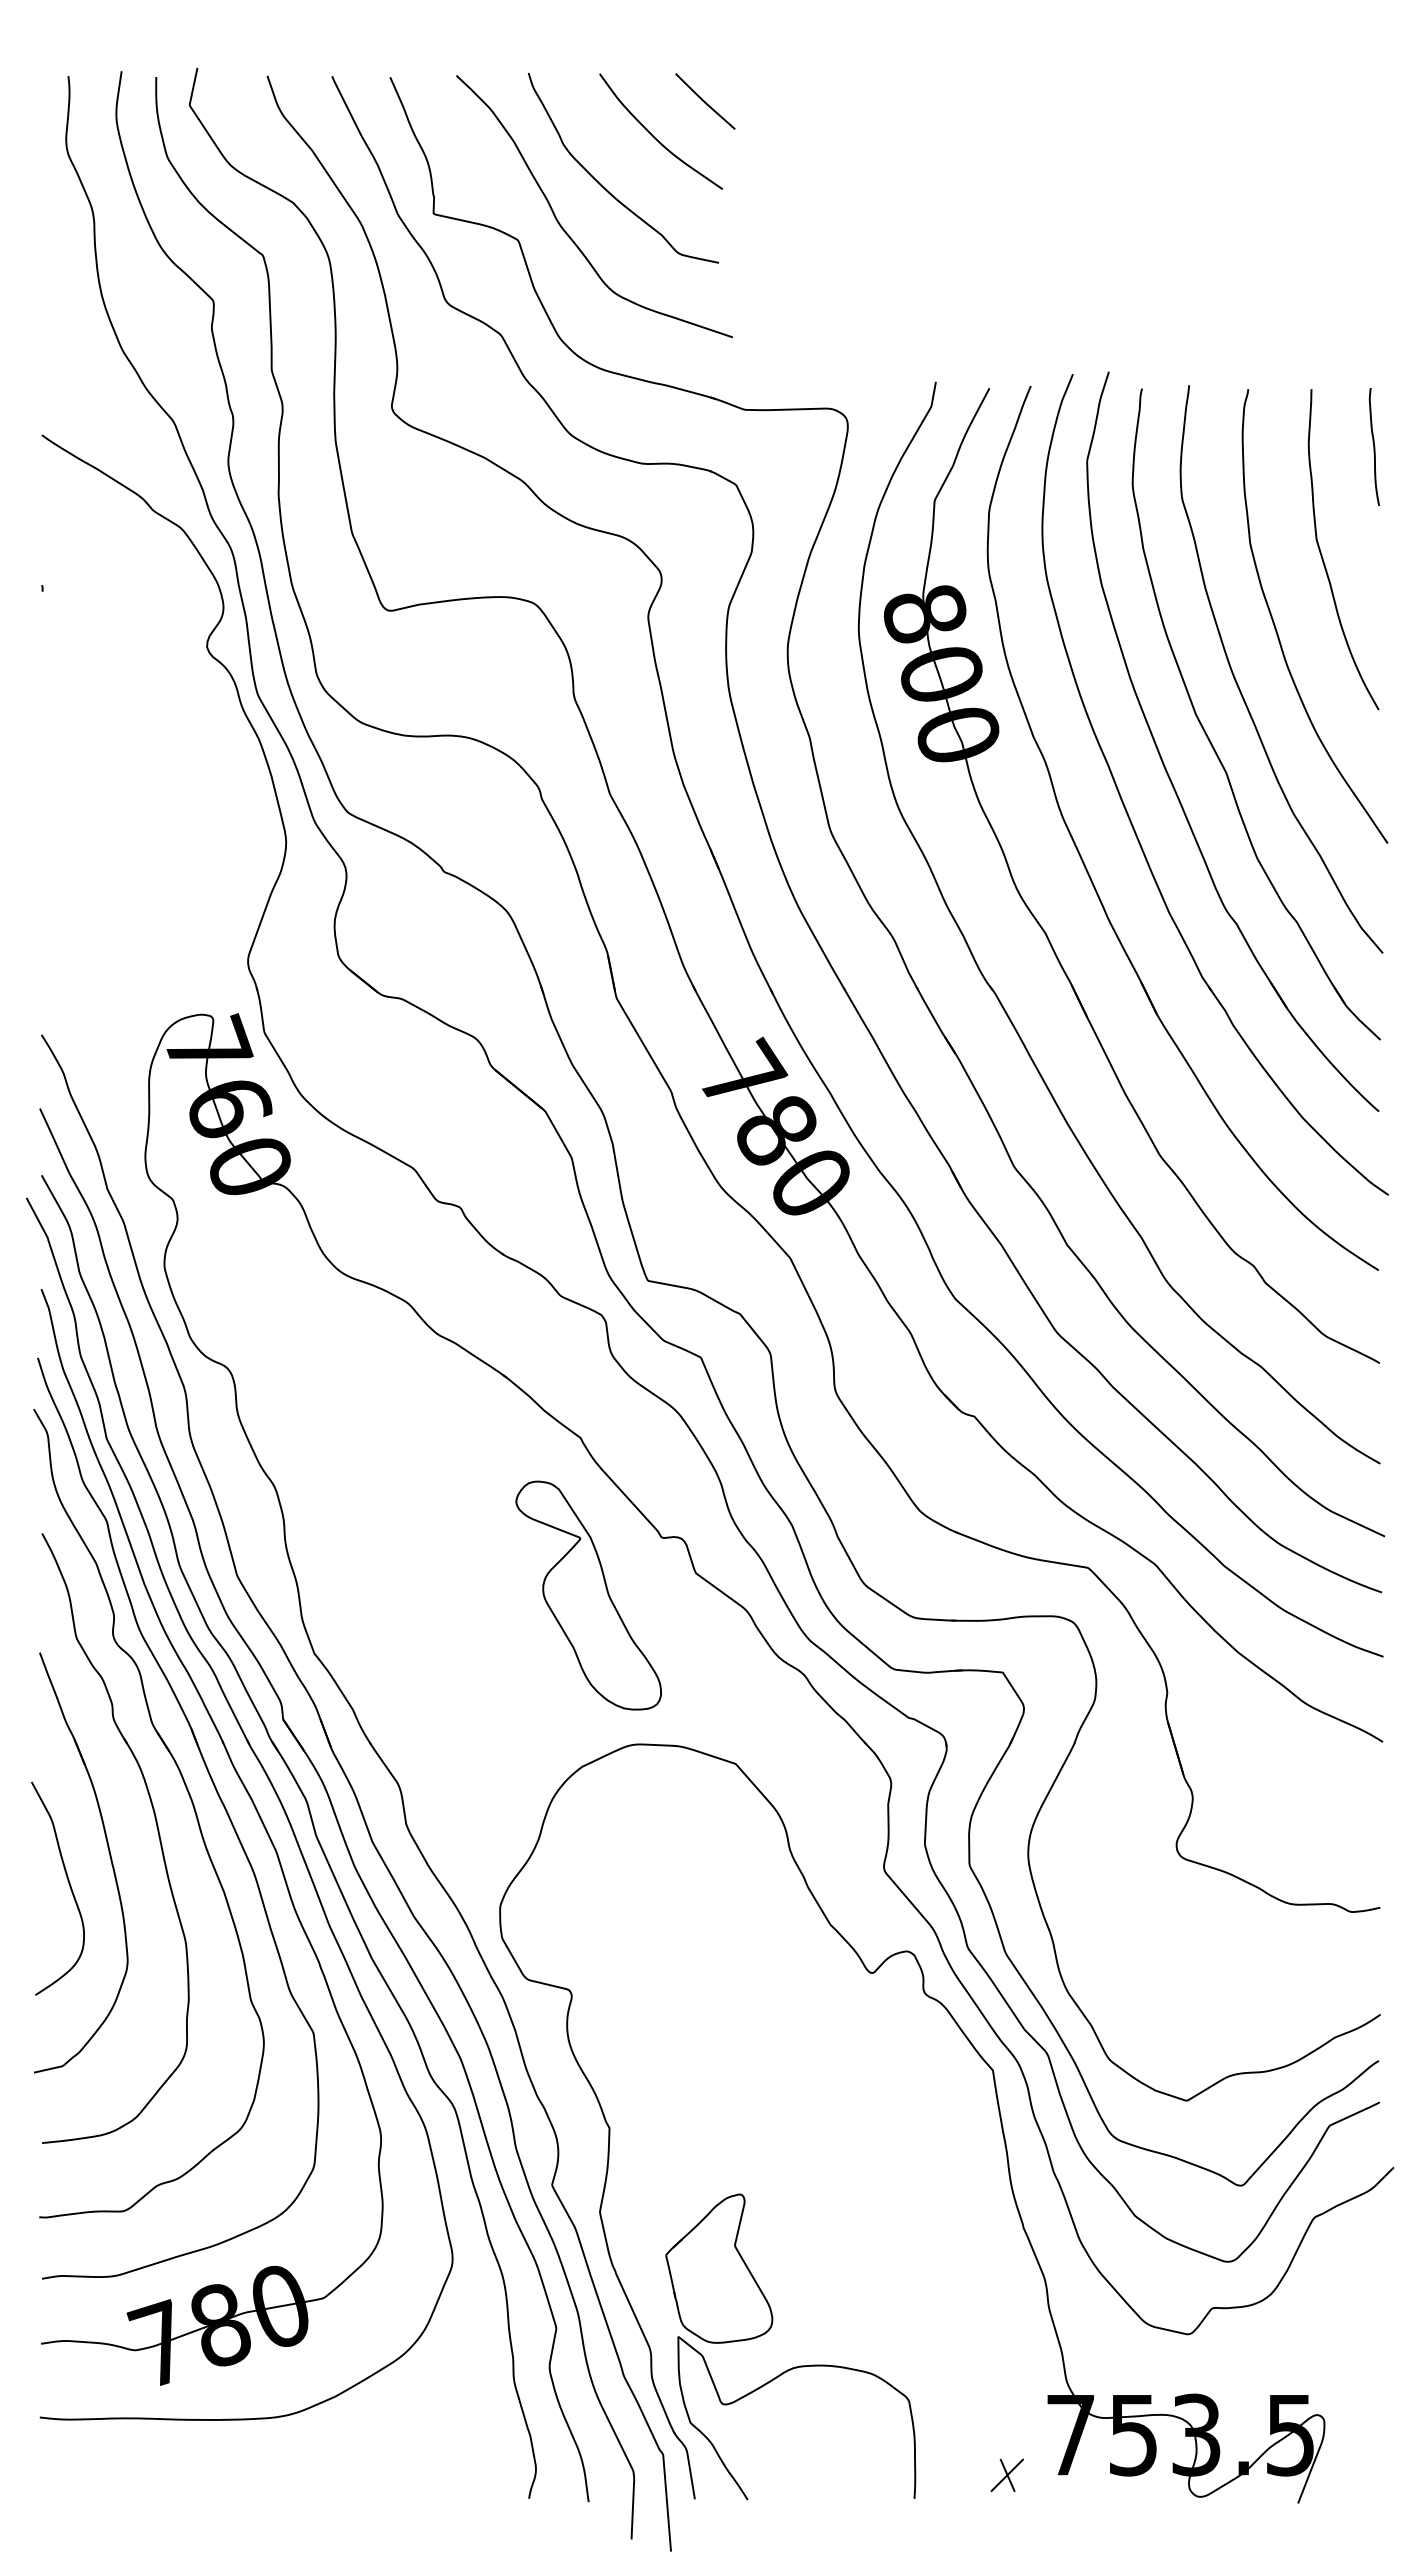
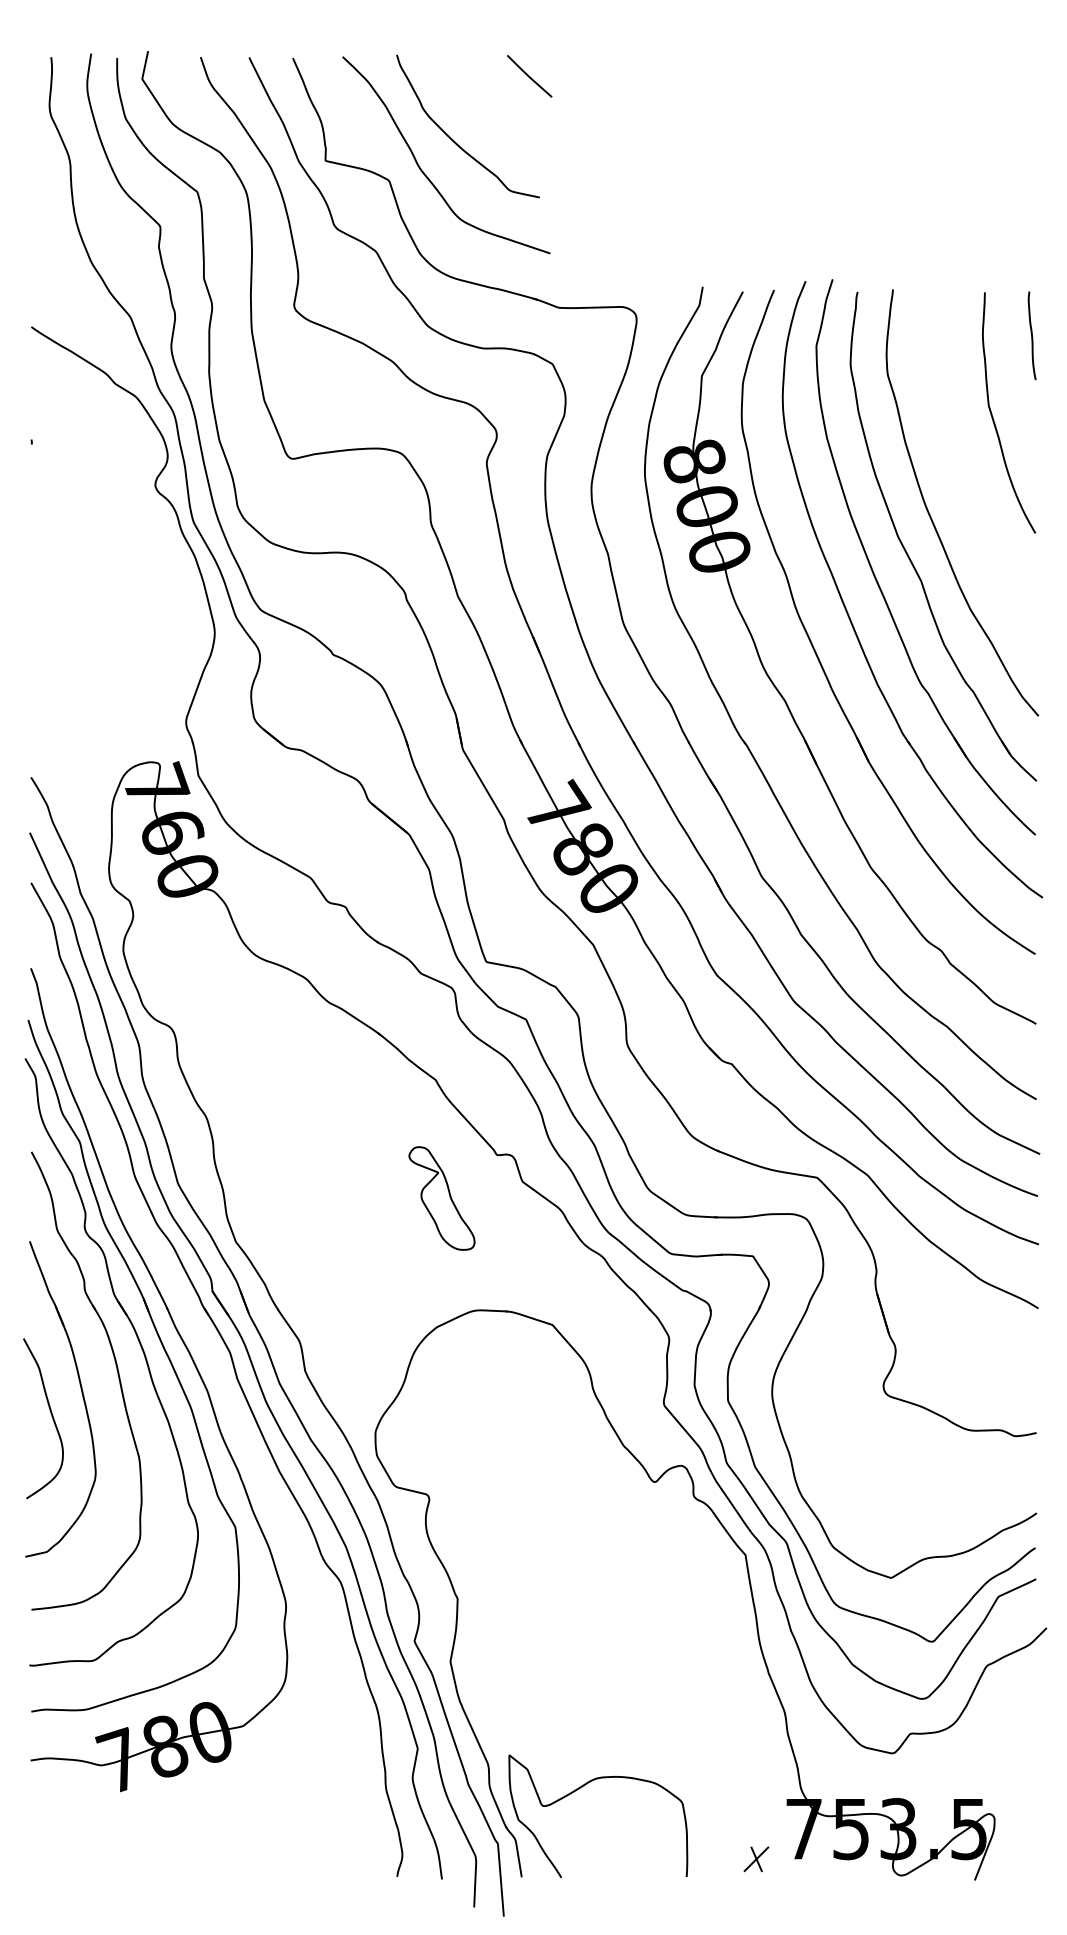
curve: (655, 137) -> (492, 103), removed
curve: (1276, 627) -> (958, 471), removed
part: (588, 1595) -> (441, 1198), size x0.6
part: (273, 1790) -> (205, 1344), removed
part: (719, 2268) -> (540, 1703), removed

